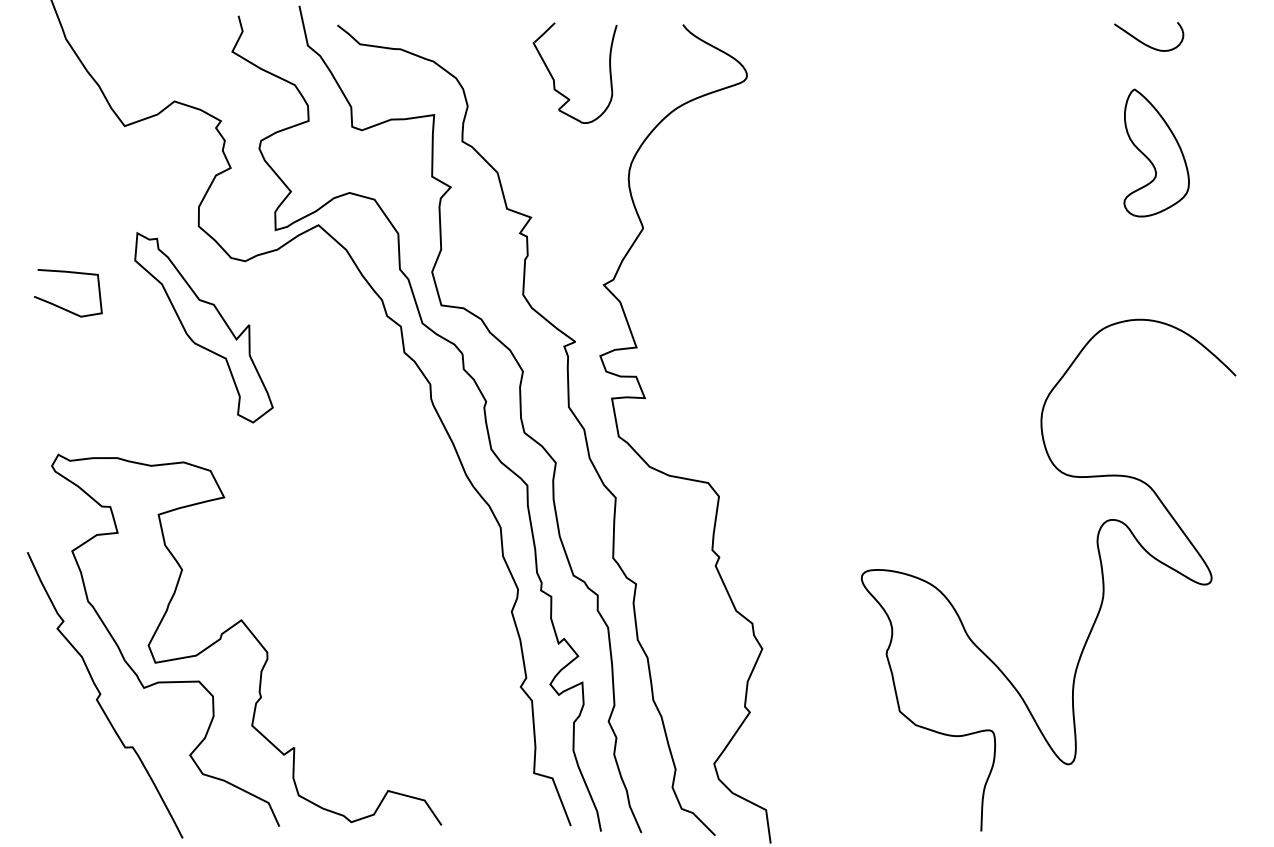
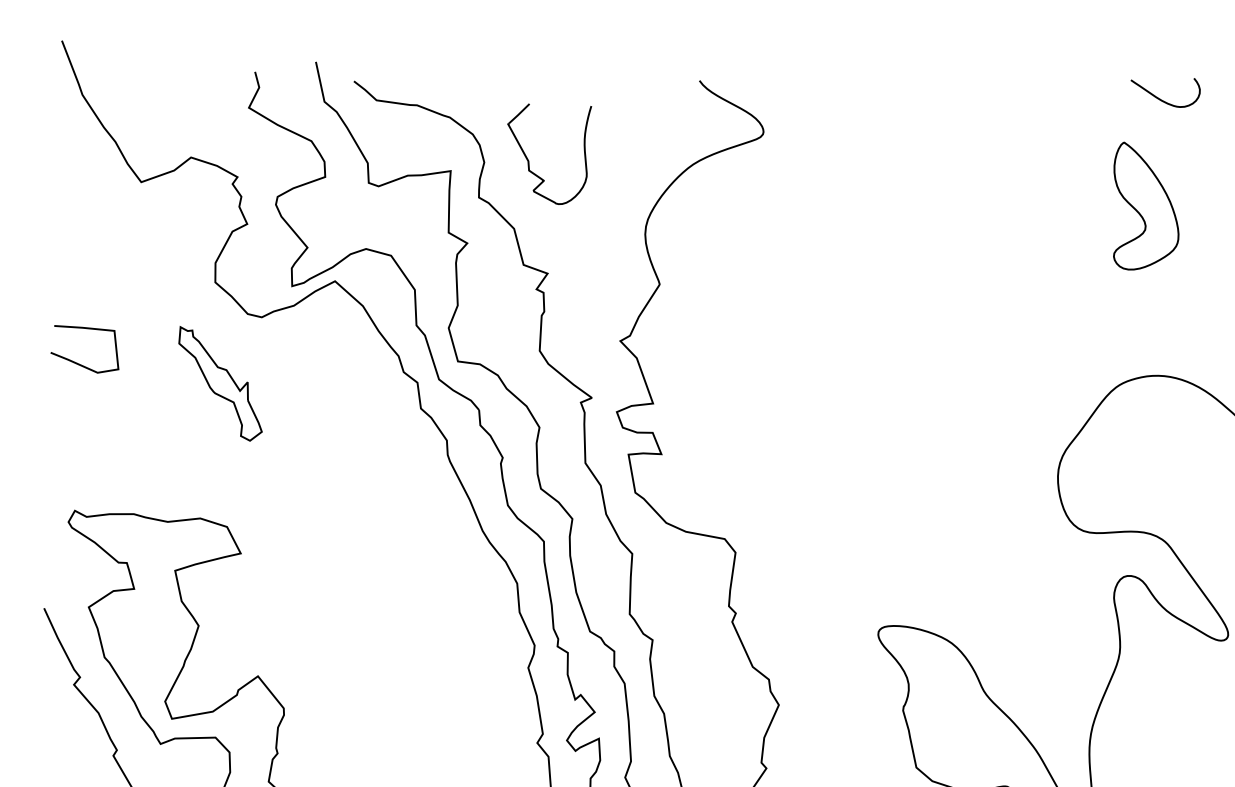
part: (554, 79) -> (529, 160), moved
part: (1156, 152) -> (1146, 205), moved
part: (203, 327) -> (220, 383), size x0.6

